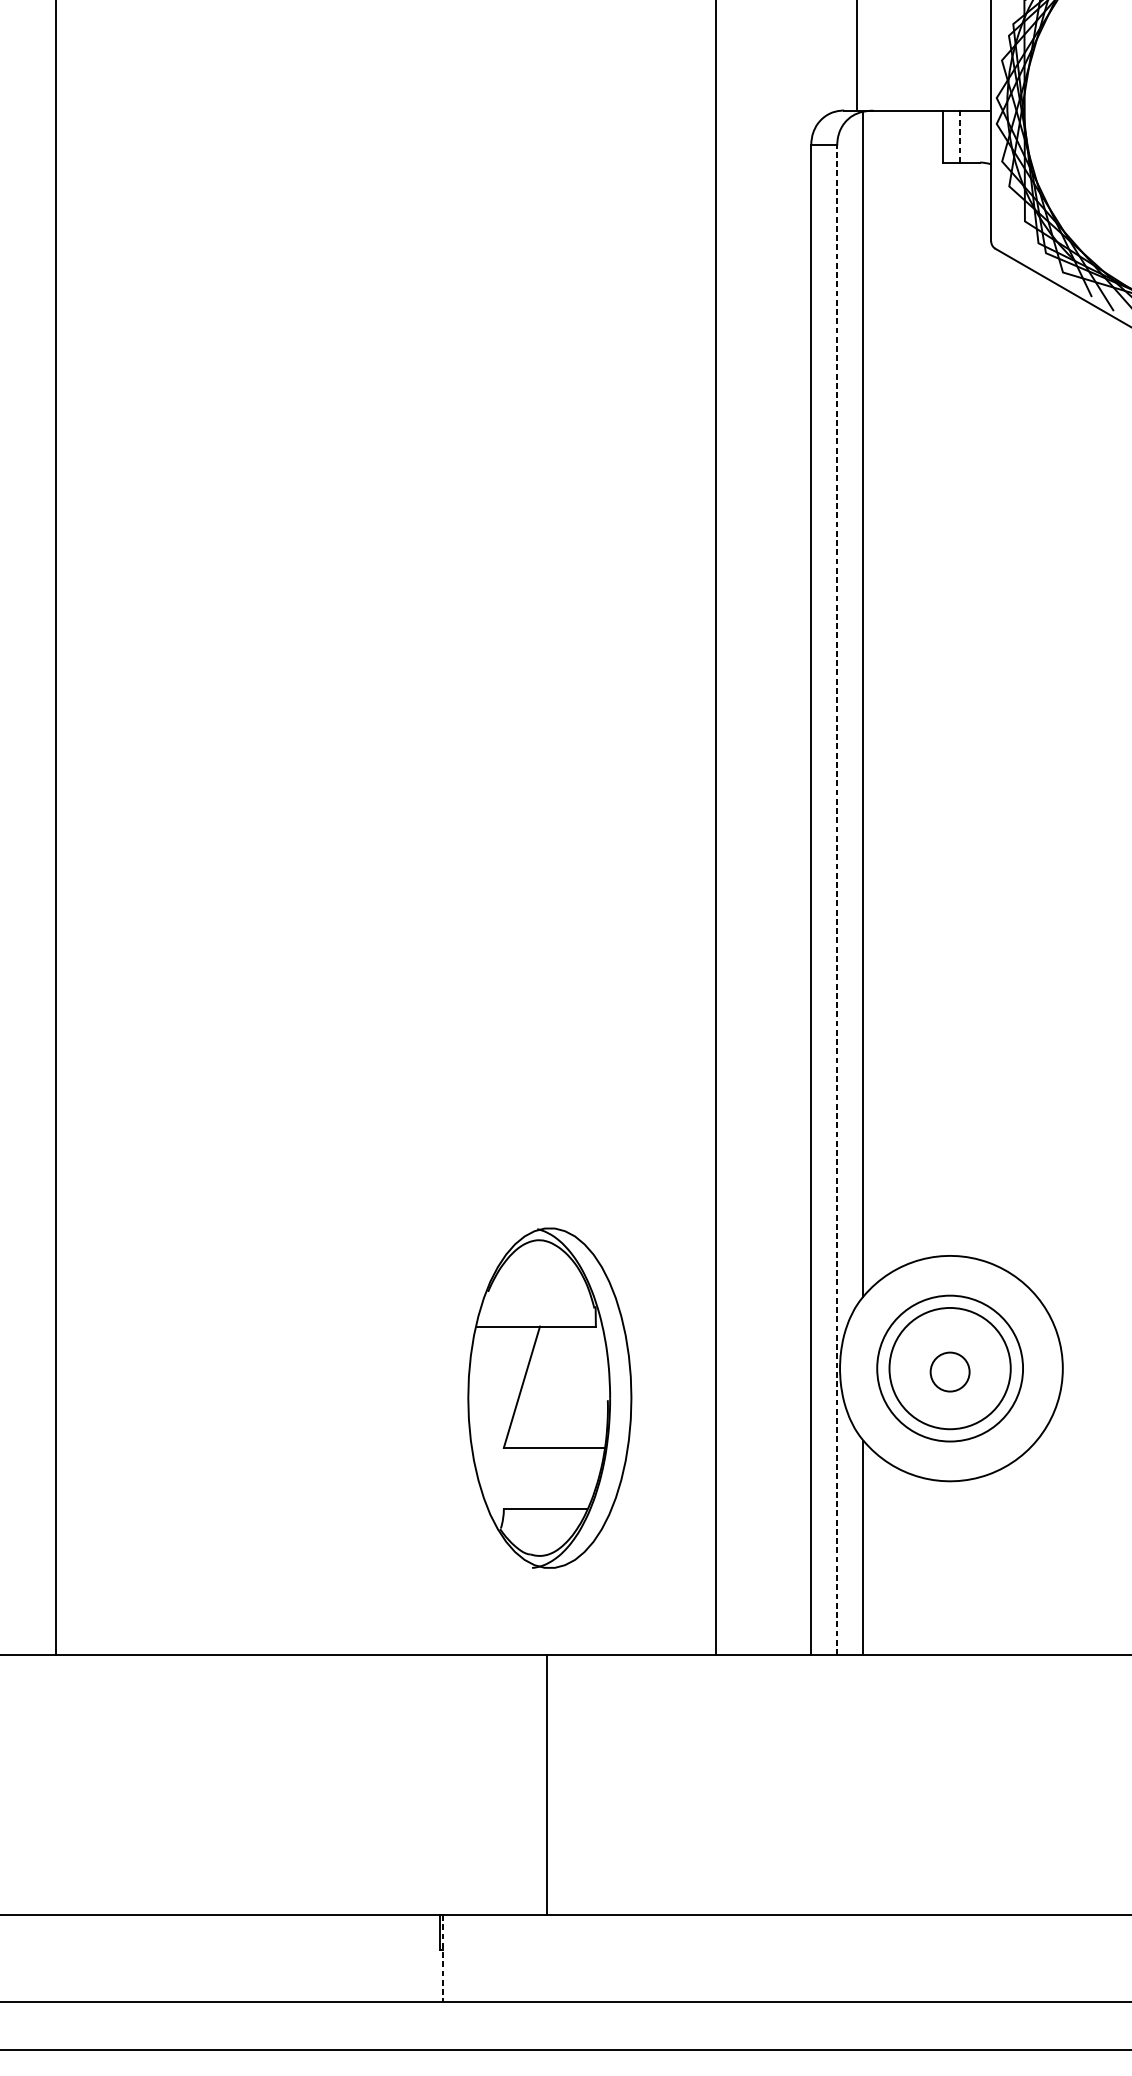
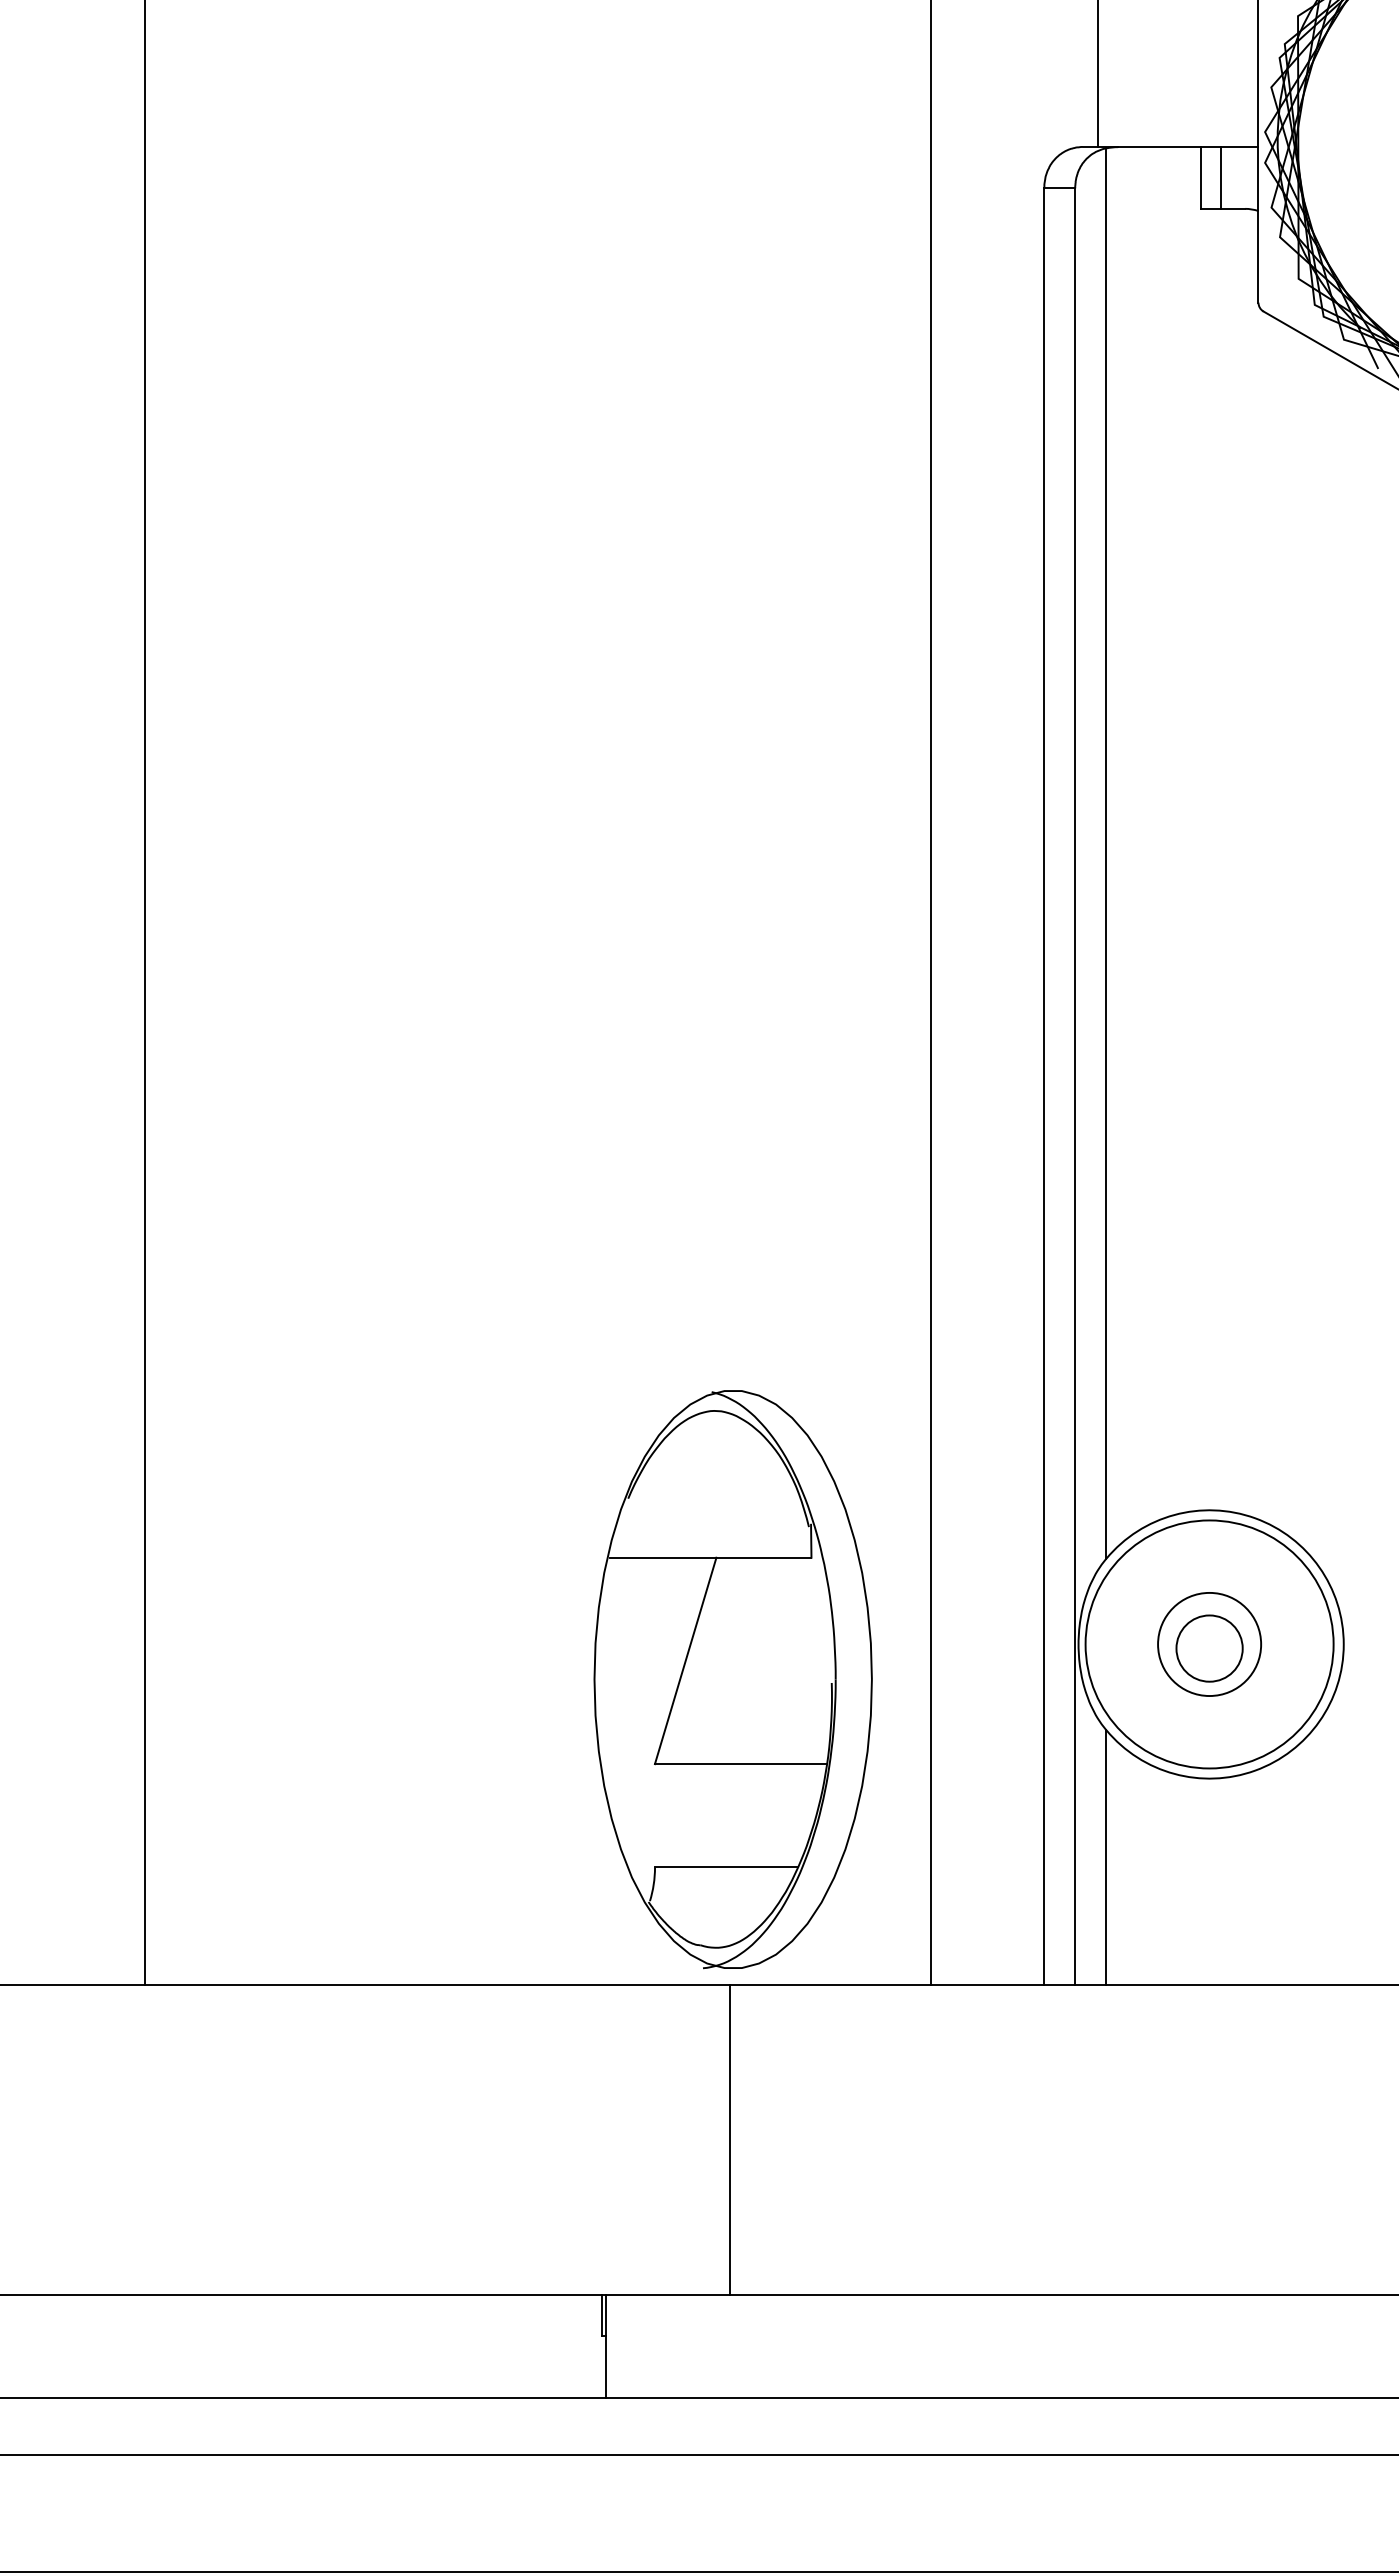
line: (960, 136) -> (1221, 177), dashed -> solid
line: (837, 899) -> (1075, 1086), dashed -> solid
circle: (950, 1368) -> (1209, 1644), size x0.71
circle: (950, 1368) -> (1209, 1644), size x1.43
circle: (950, 1371) -> (1209, 1648), size x1.43
part: (549, 1398) -> (732, 1679), size x1.43
line: (443, 1958) -> (606, 2346), dashed -> solid

